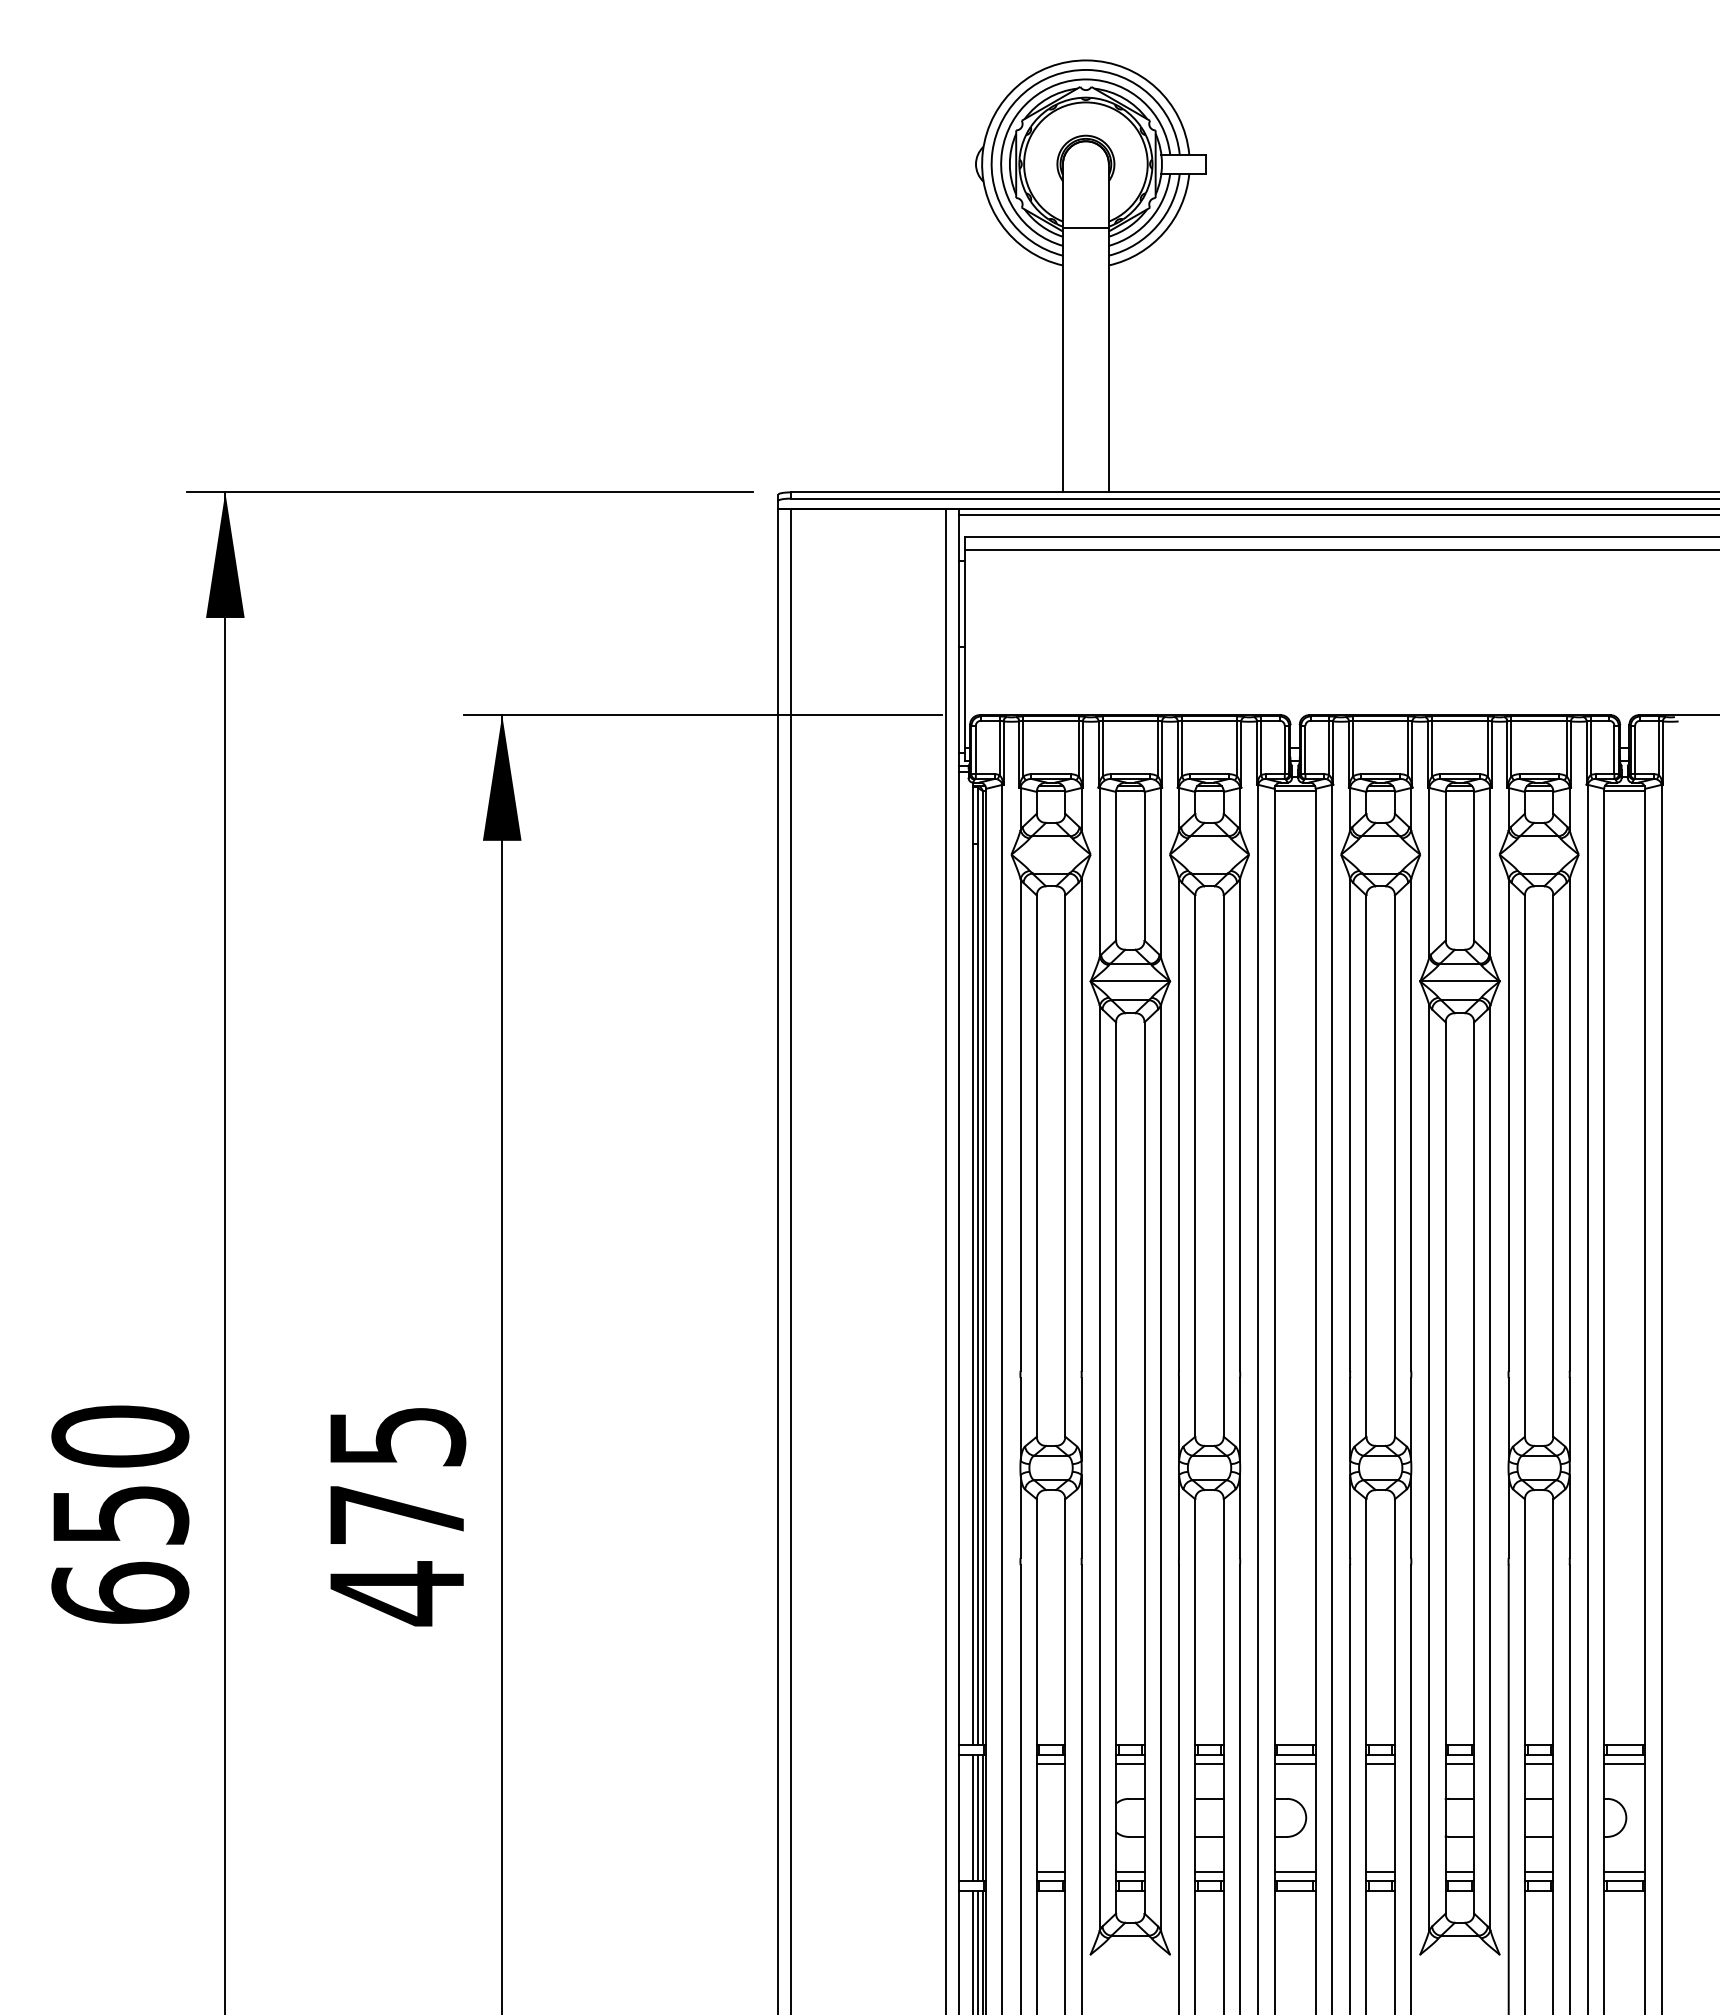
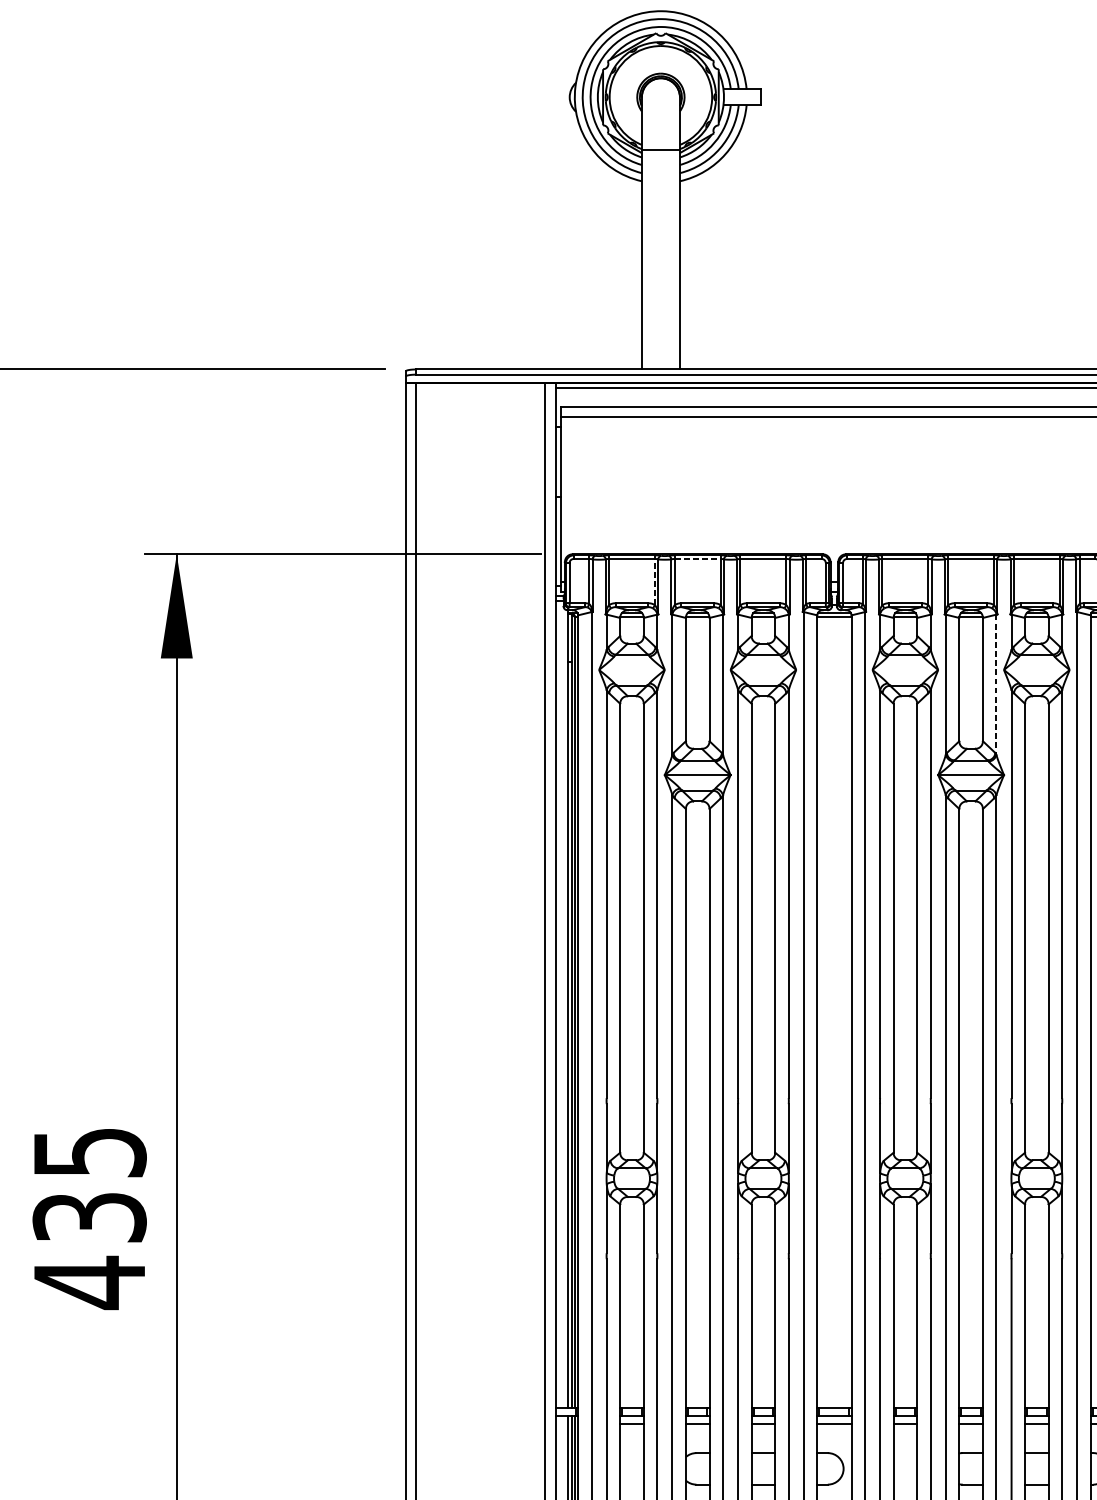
line: (1130, 720) -> (697, 558), solid -> dashed
line: (1078, 748) -> (654, 581), solid -> dashed
line: (1490, 872) -> (996, 684), solid -> dashed
text: (397, 1514) -> (89, 1217), 475 -> 435

